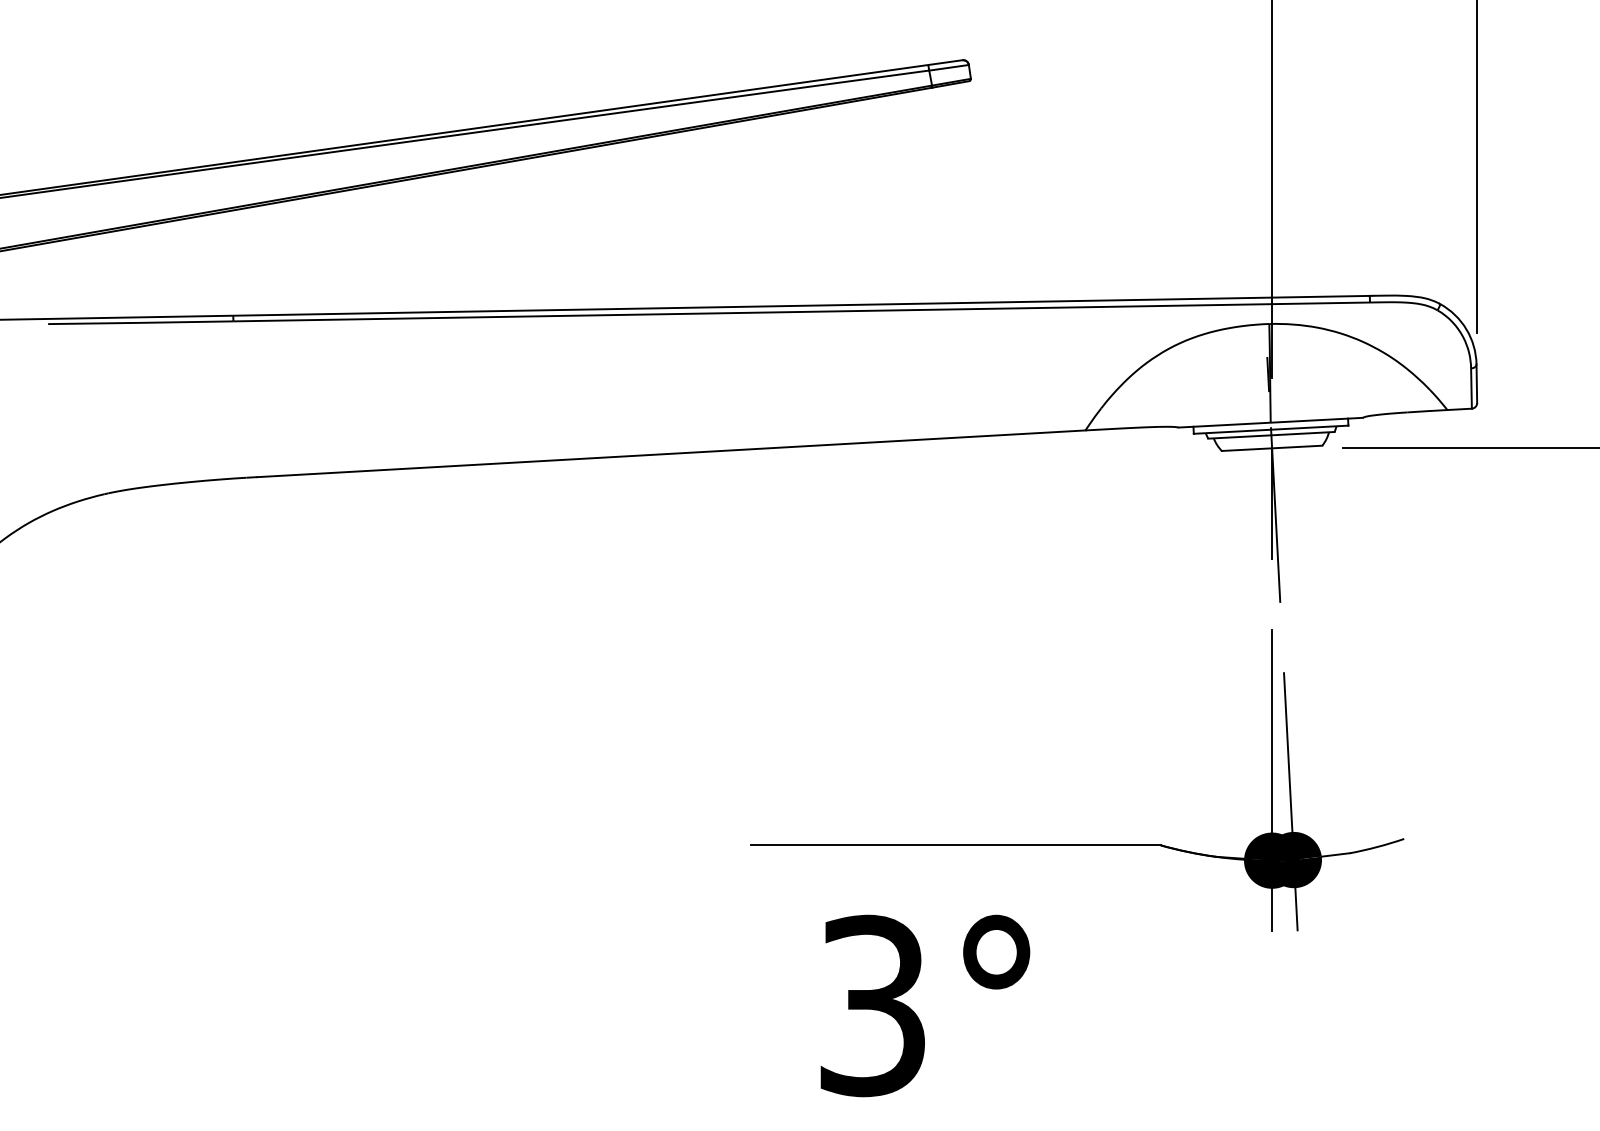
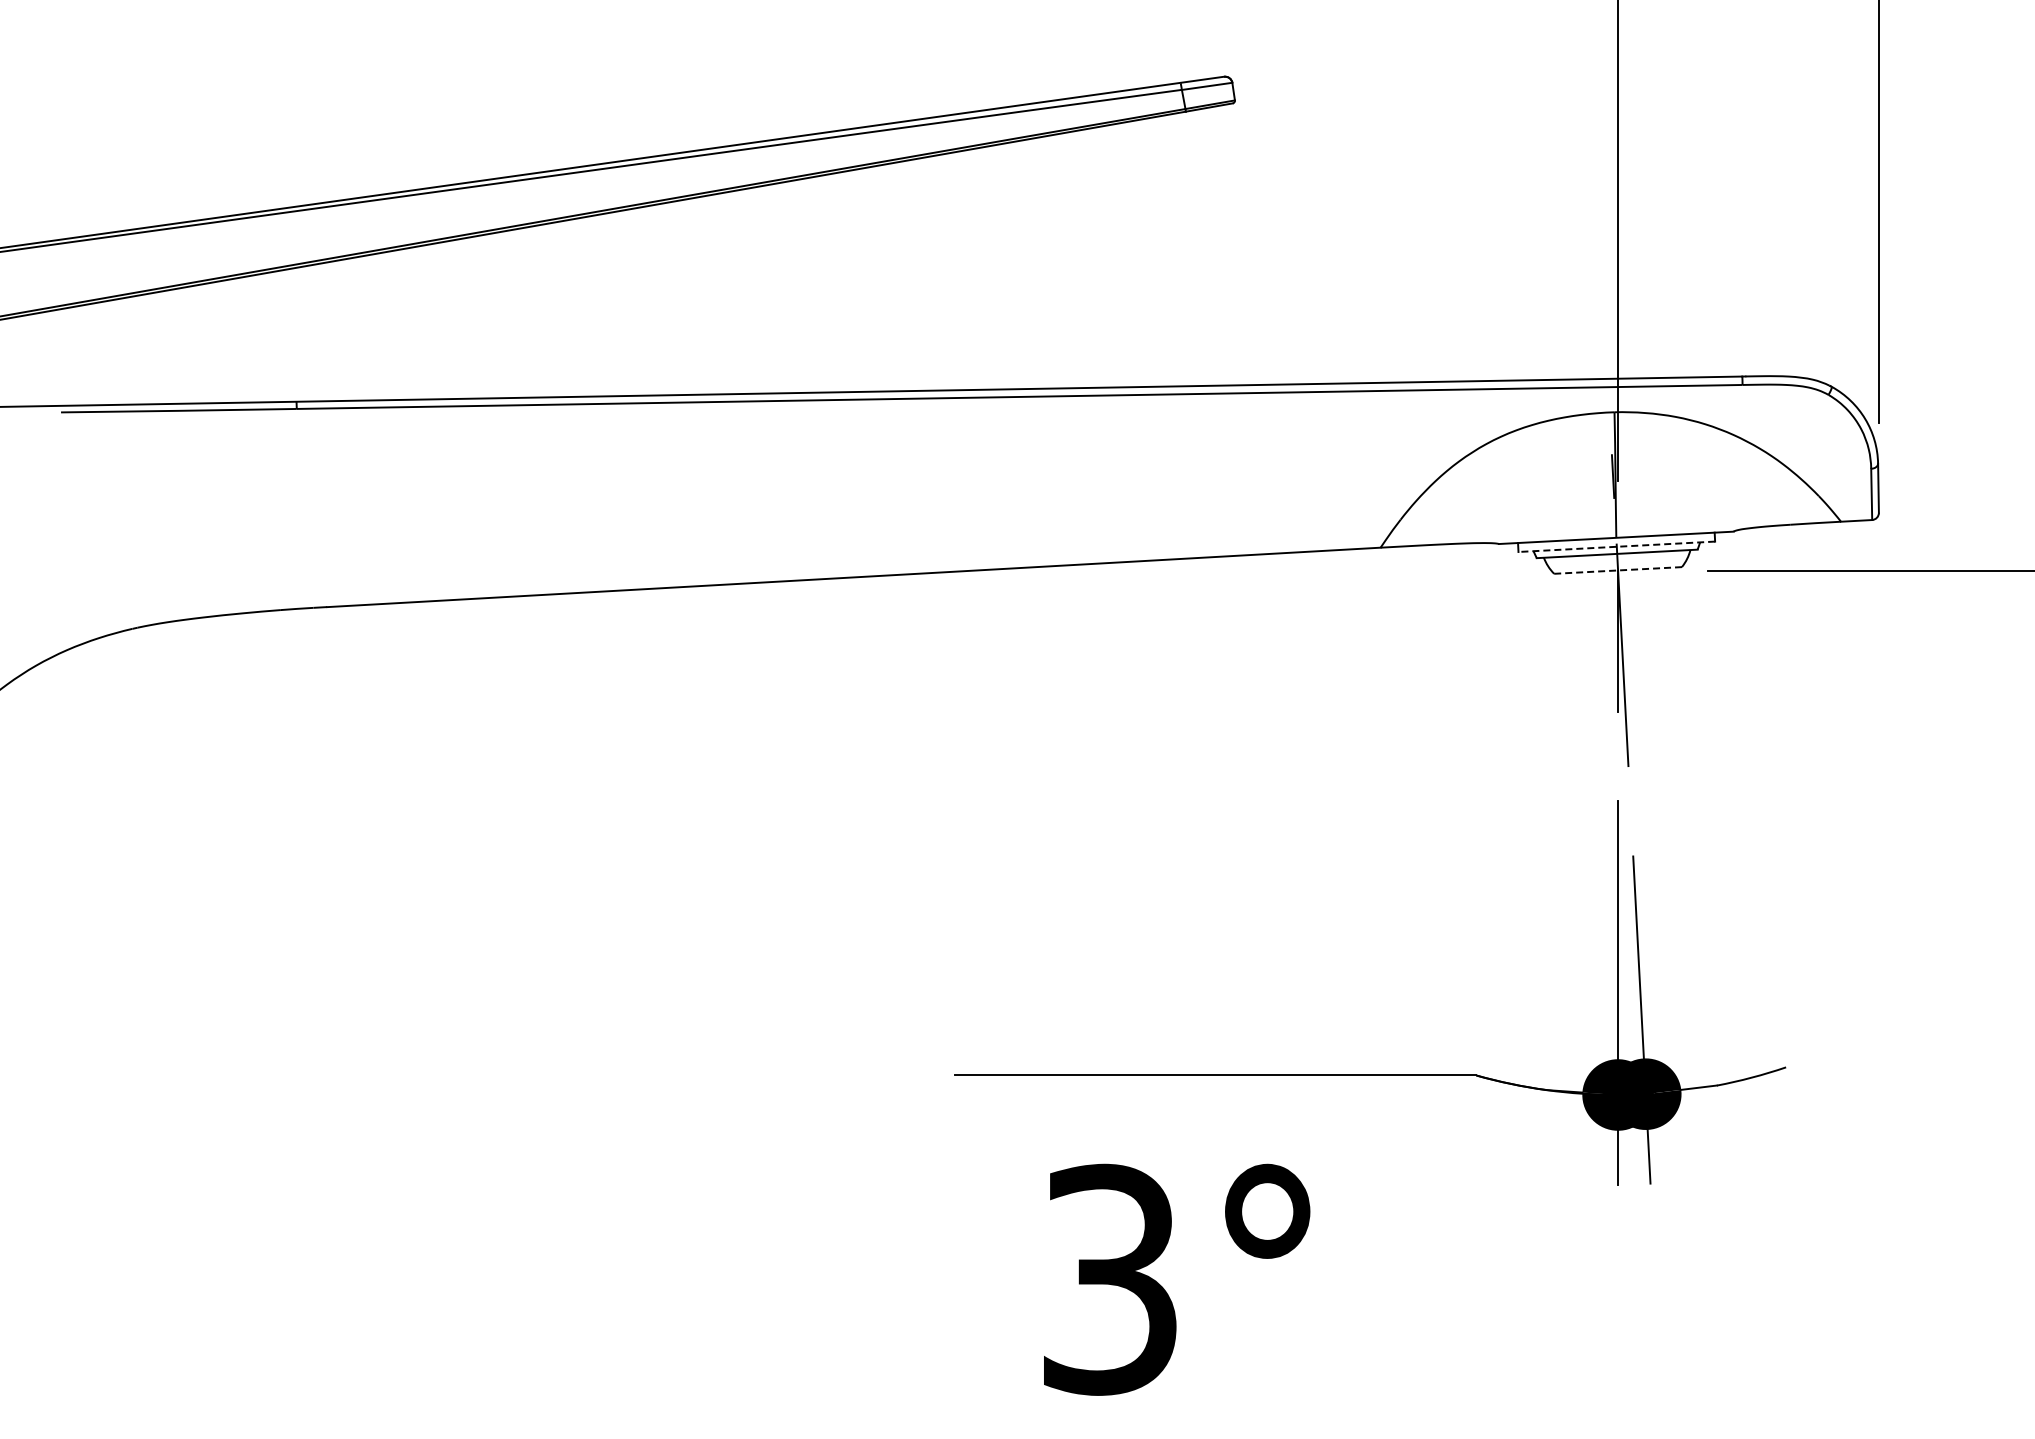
line: (1270, 429) -> (1616, 546), solid -> dashed
line: (1271, 448) -> (1617, 570), solid -> dashed

